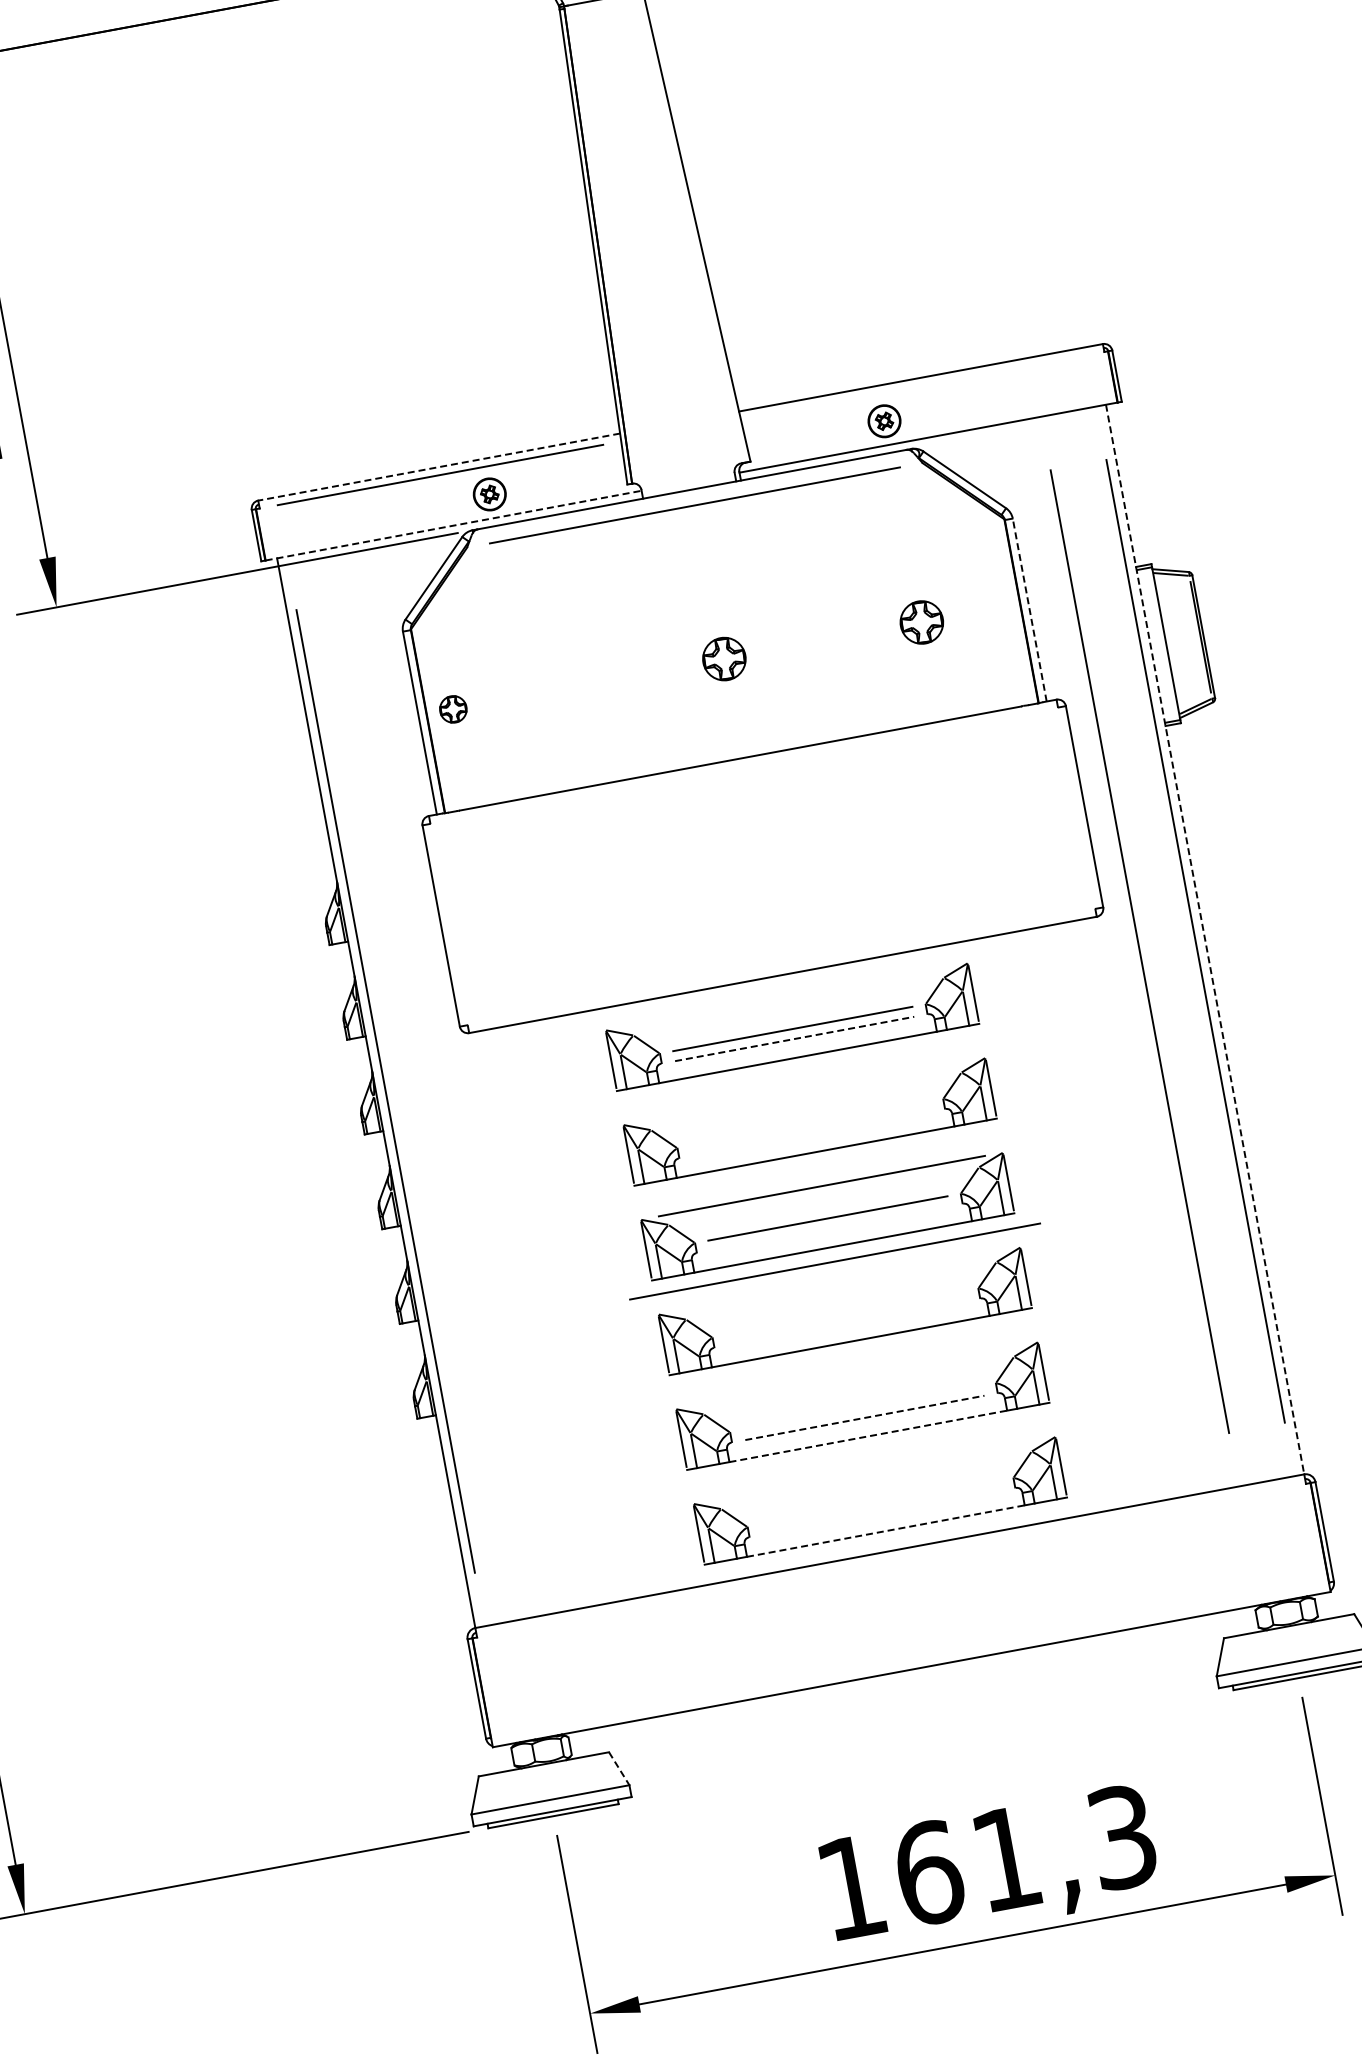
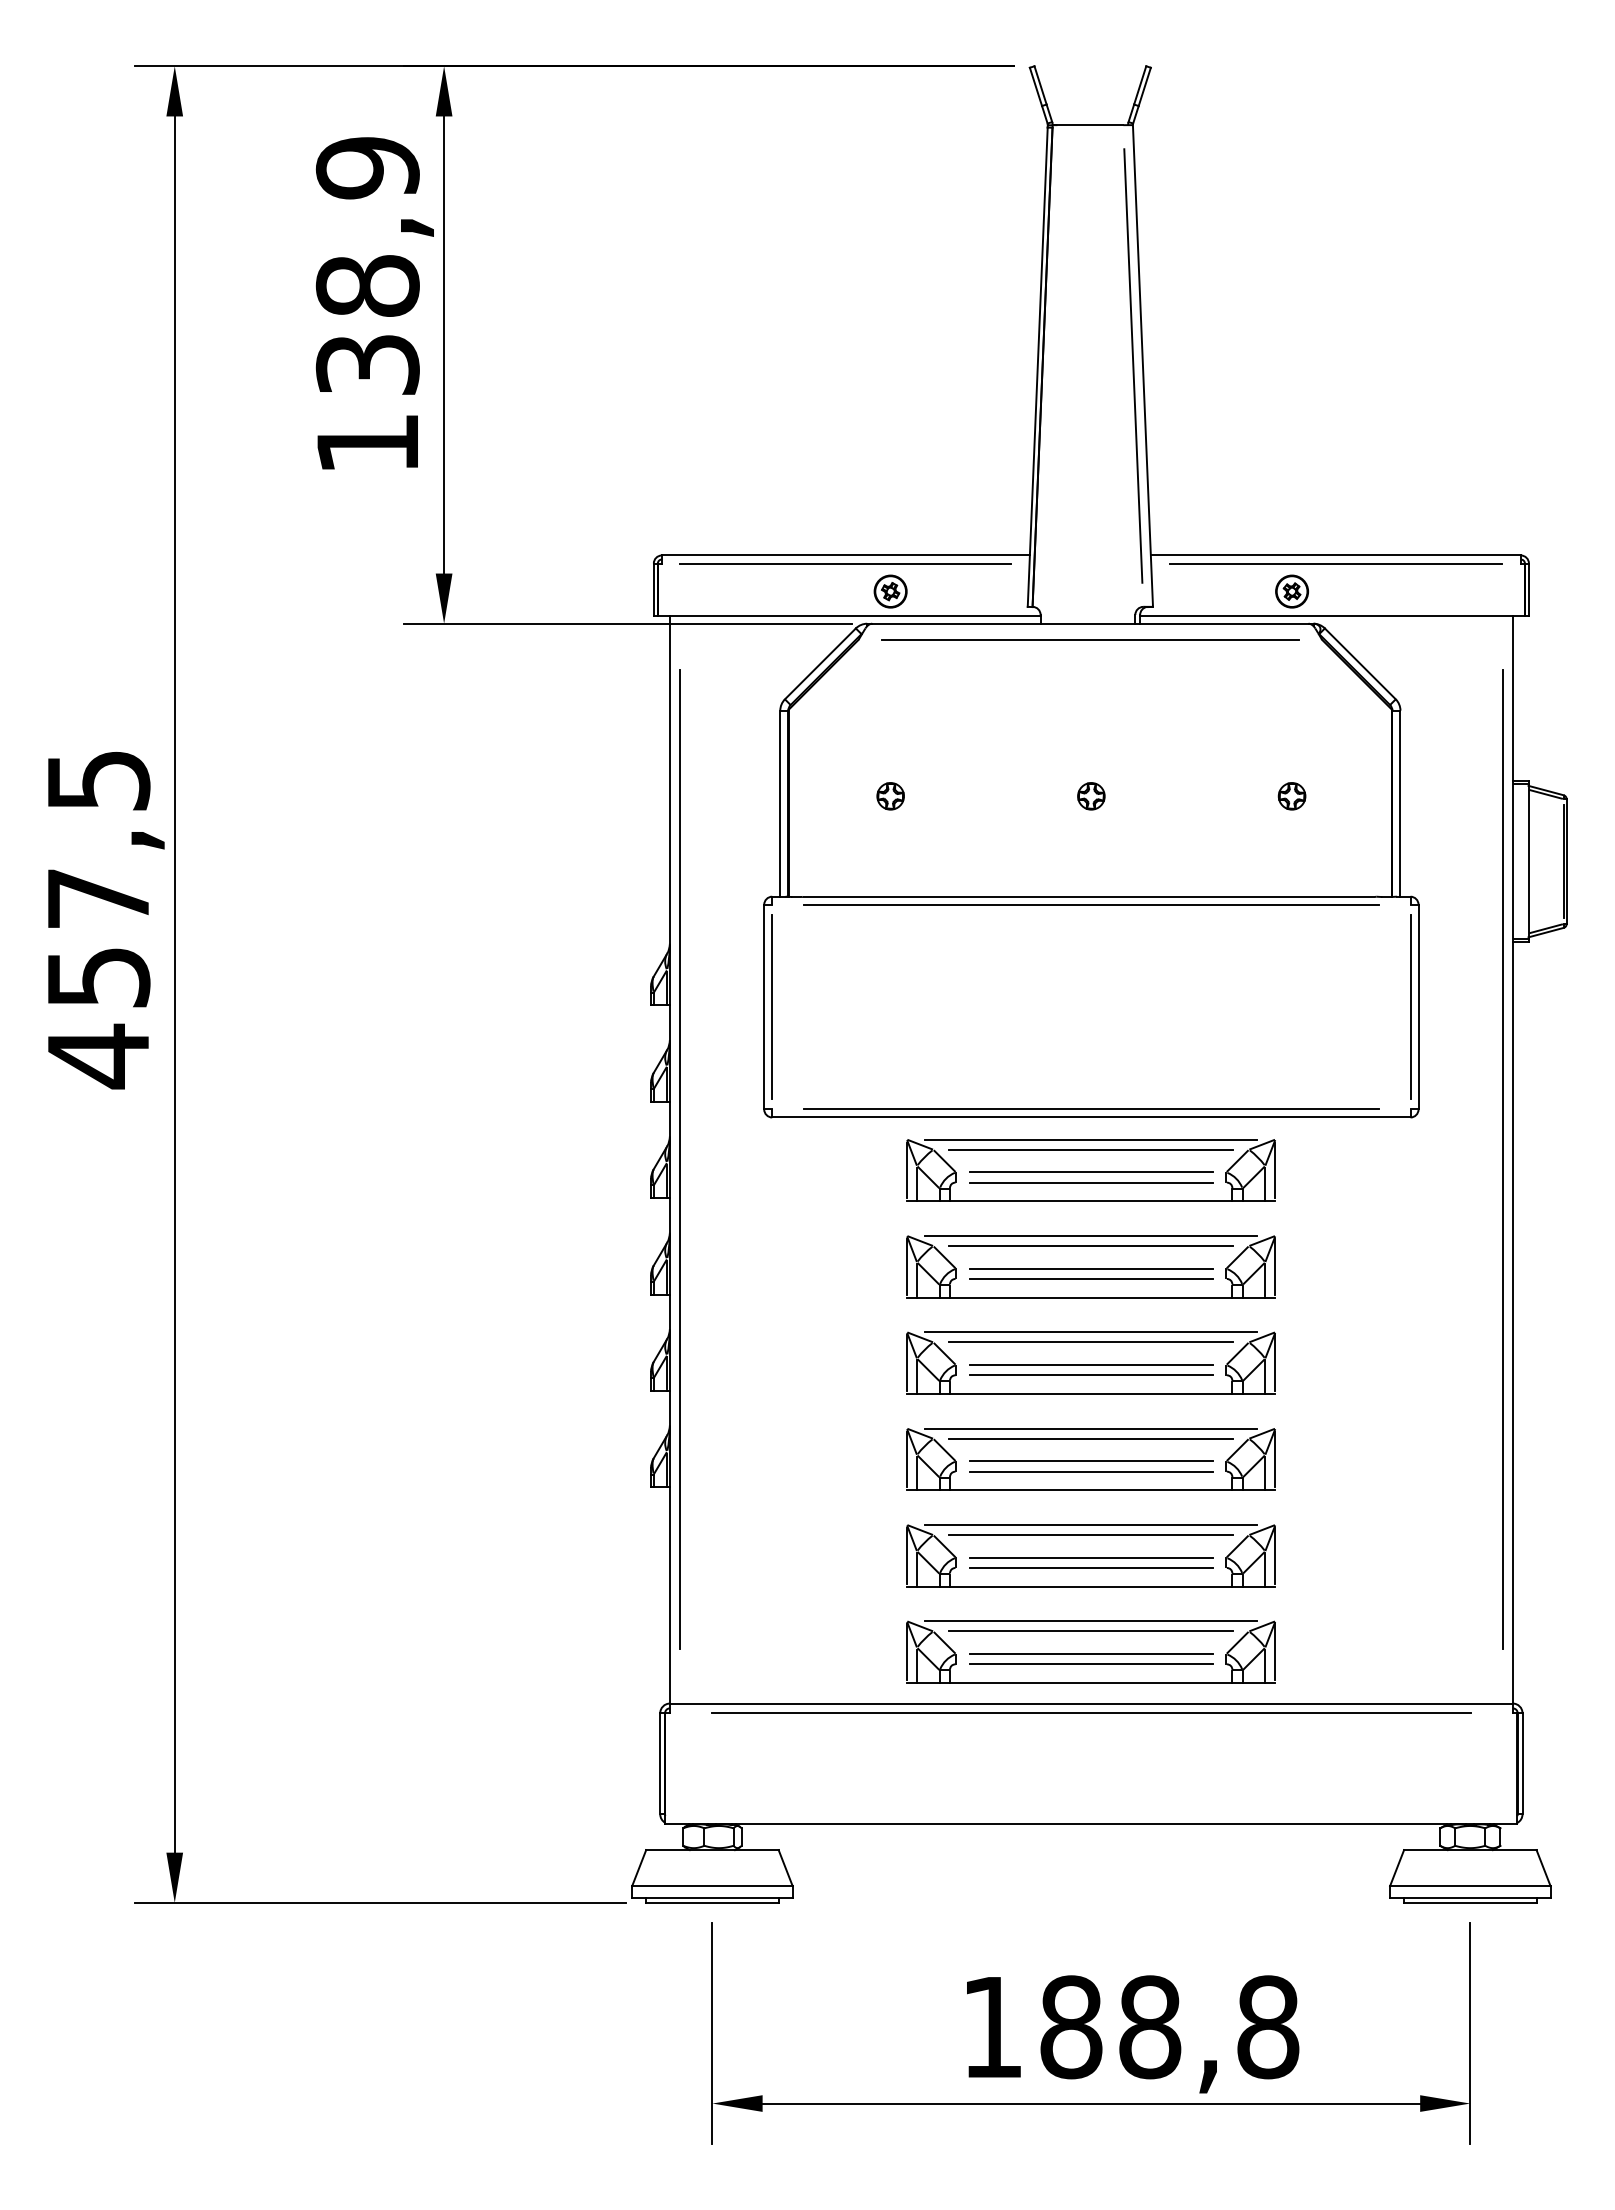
line: (687, 227) -> (1133, 365), added
line: (922, 385) -> (1335, 563), added
line: (438, 467) -> (845, 555), dashed -> solid
line: (453, 525) -> (849, 615), dashed -> solid
line: (1029, 609) -> (1400, 803), dashed -> solid
part: (921, 622) -> (1291, 796), size x0.62
part: (724, 659) -> (1091, 796), size x0.62
part: (453, 709) -> (890, 796), moved
line: (744, 765) -> (1091, 904), added
line: (1076, 807) -> (1410, 1006), added
line: (449, 923) -> (772, 1006), added
line: (1204, 939) -> (1512, 1159), dashed -> solid
line: (1139, 951) -> (1446, 1159), removed
line: (781, 967) -> (1091, 1109), added
line: (787, 996) -> (1091, 1139), added
line: (788, 1006) -> (1091, 1149), added
line: (794, 1038) -> (1091, 1182), dashed -> solid
line: (804, 1090) -> (1091, 1235), added
line: (805, 1100) -> (1090, 1245), added
line: (809, 1123) -> (1090, 1268), added
line: (811, 1133) -> (1090, 1278), added
line: (824, 1196) -> (1091, 1342), added
line: (829, 1228) -> (1090, 1375), added
line: (835, 1261) -> (1090, 1408), removed
line: (839, 1280) -> (1091, 1428), added
line: (840, 1290) -> (1090, 1438), added
line: (844, 1313) -> (1090, 1461), added
line: (846, 1323) -> (1090, 1471), added
line: (857, 1375) -> (1091, 1524), added
line: (859, 1385) -> (1091, 1535), added
line: (862, 1407) -> (1090, 1557), added
line: (865, 1417) -> (1091, 1567), dashed -> solid
line: (868, 1436) -> (1091, 1586), dashed -> solid
line: (874, 1470) -> (1091, 1621), added
line: (876, 1480) -> (1091, 1631), added
line: (879, 1503) -> (1090, 1654), added
line: (881, 1512) -> (1090, 1664), added
line: (886, 1531) -> (1091, 1683), dashed -> solid
line: (891, 1560) -> (1091, 1713), added
line: (619, 1769) -> (785, 1868), dashed -> solid
text: (1025, 1855) -> (1169, 2027), 161,3 -> 188,8

